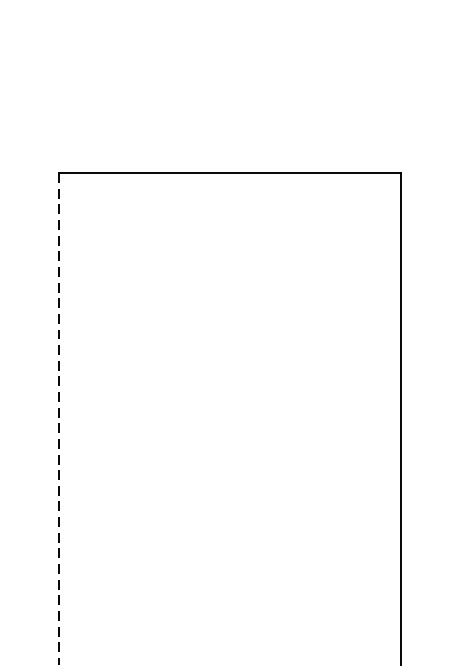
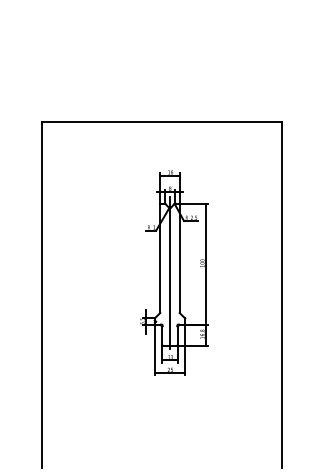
part: (247, 387) -> (174, 272), added
line: (58, 419) -> (41, 295), dashed -> solid

